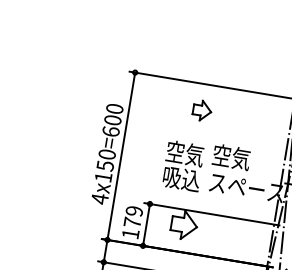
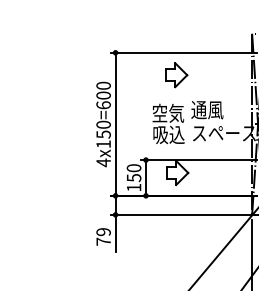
part: (202, 110) -> (176, 75), size x1.43
text: (231, 156) -> (207, 109), 空気 -> 通風
text: (132, 217) -> (133, 173), 179 -> 150

